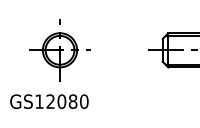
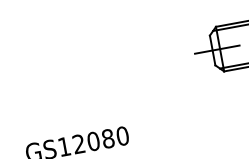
part: (59, 50) -> (78, 75), removed

